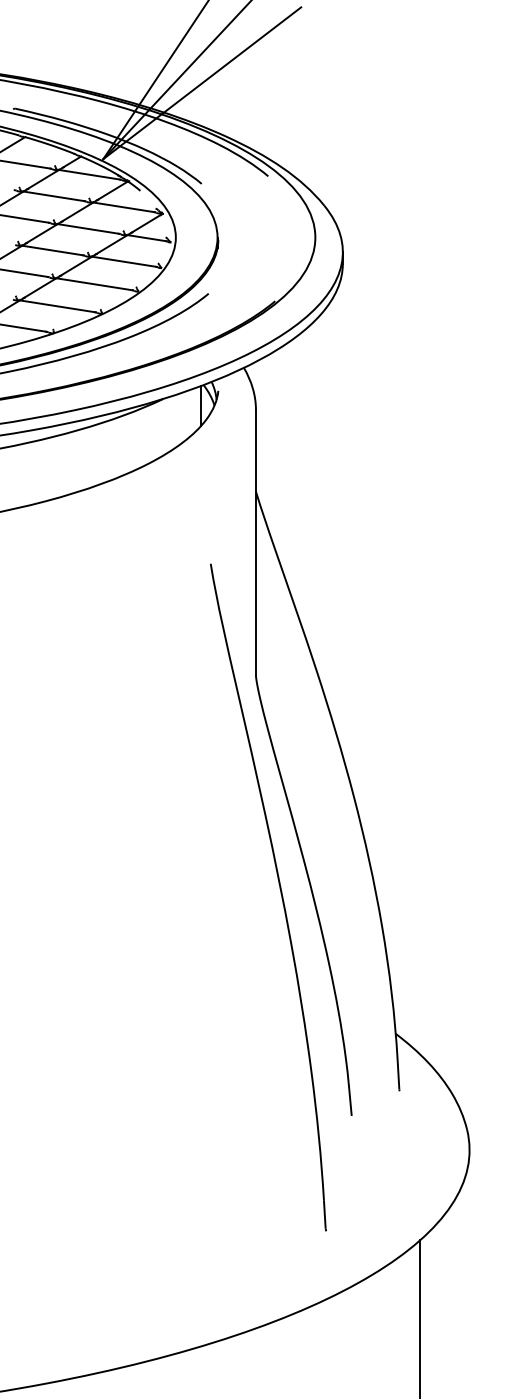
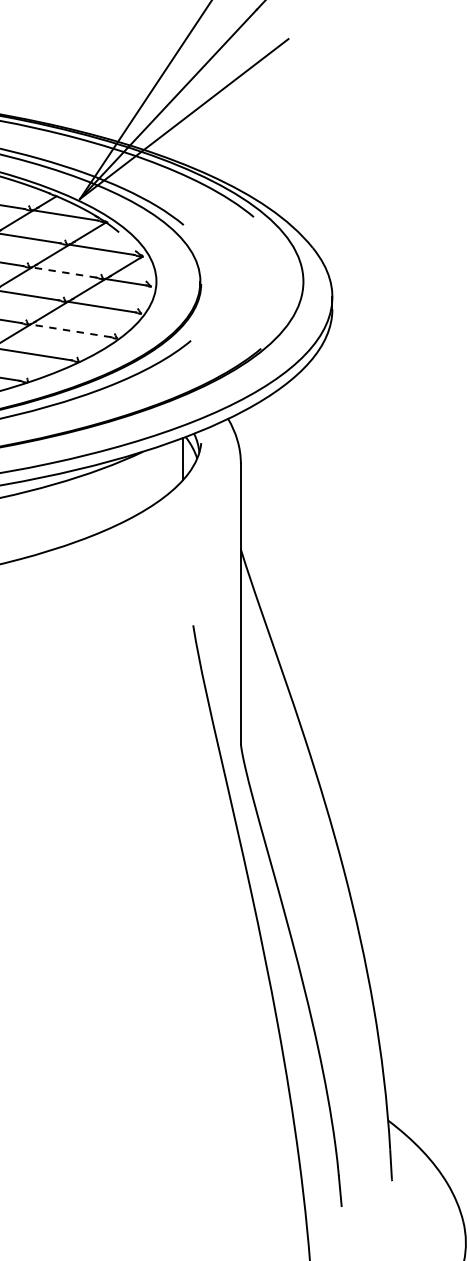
line: (88, 228) -> (64, 272), solid -> dashed
line: (94, 284) -> (70, 331), solid -> dashed

